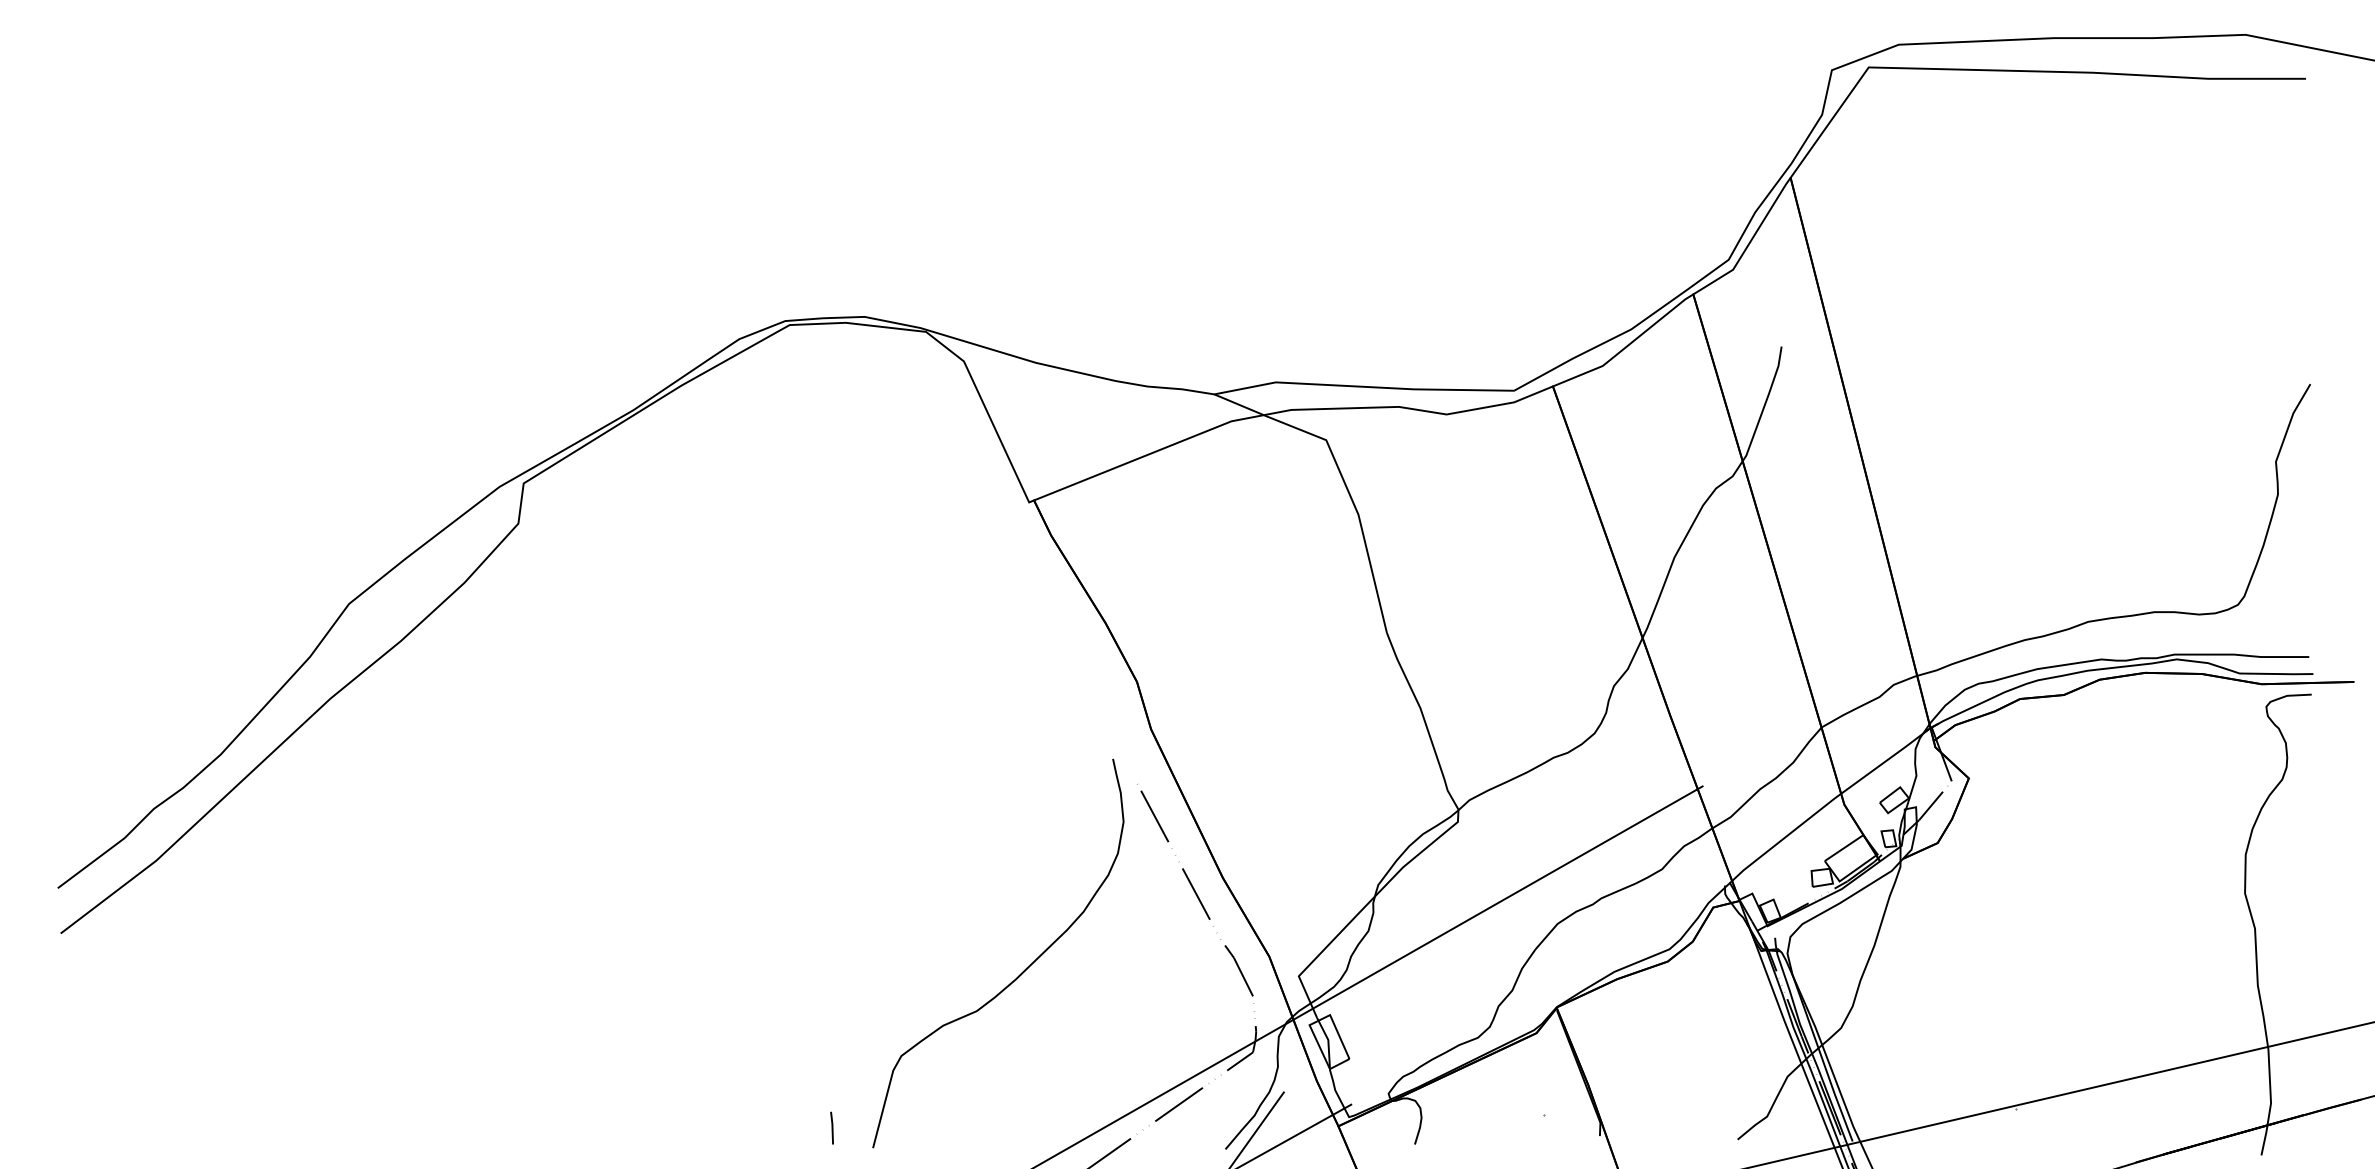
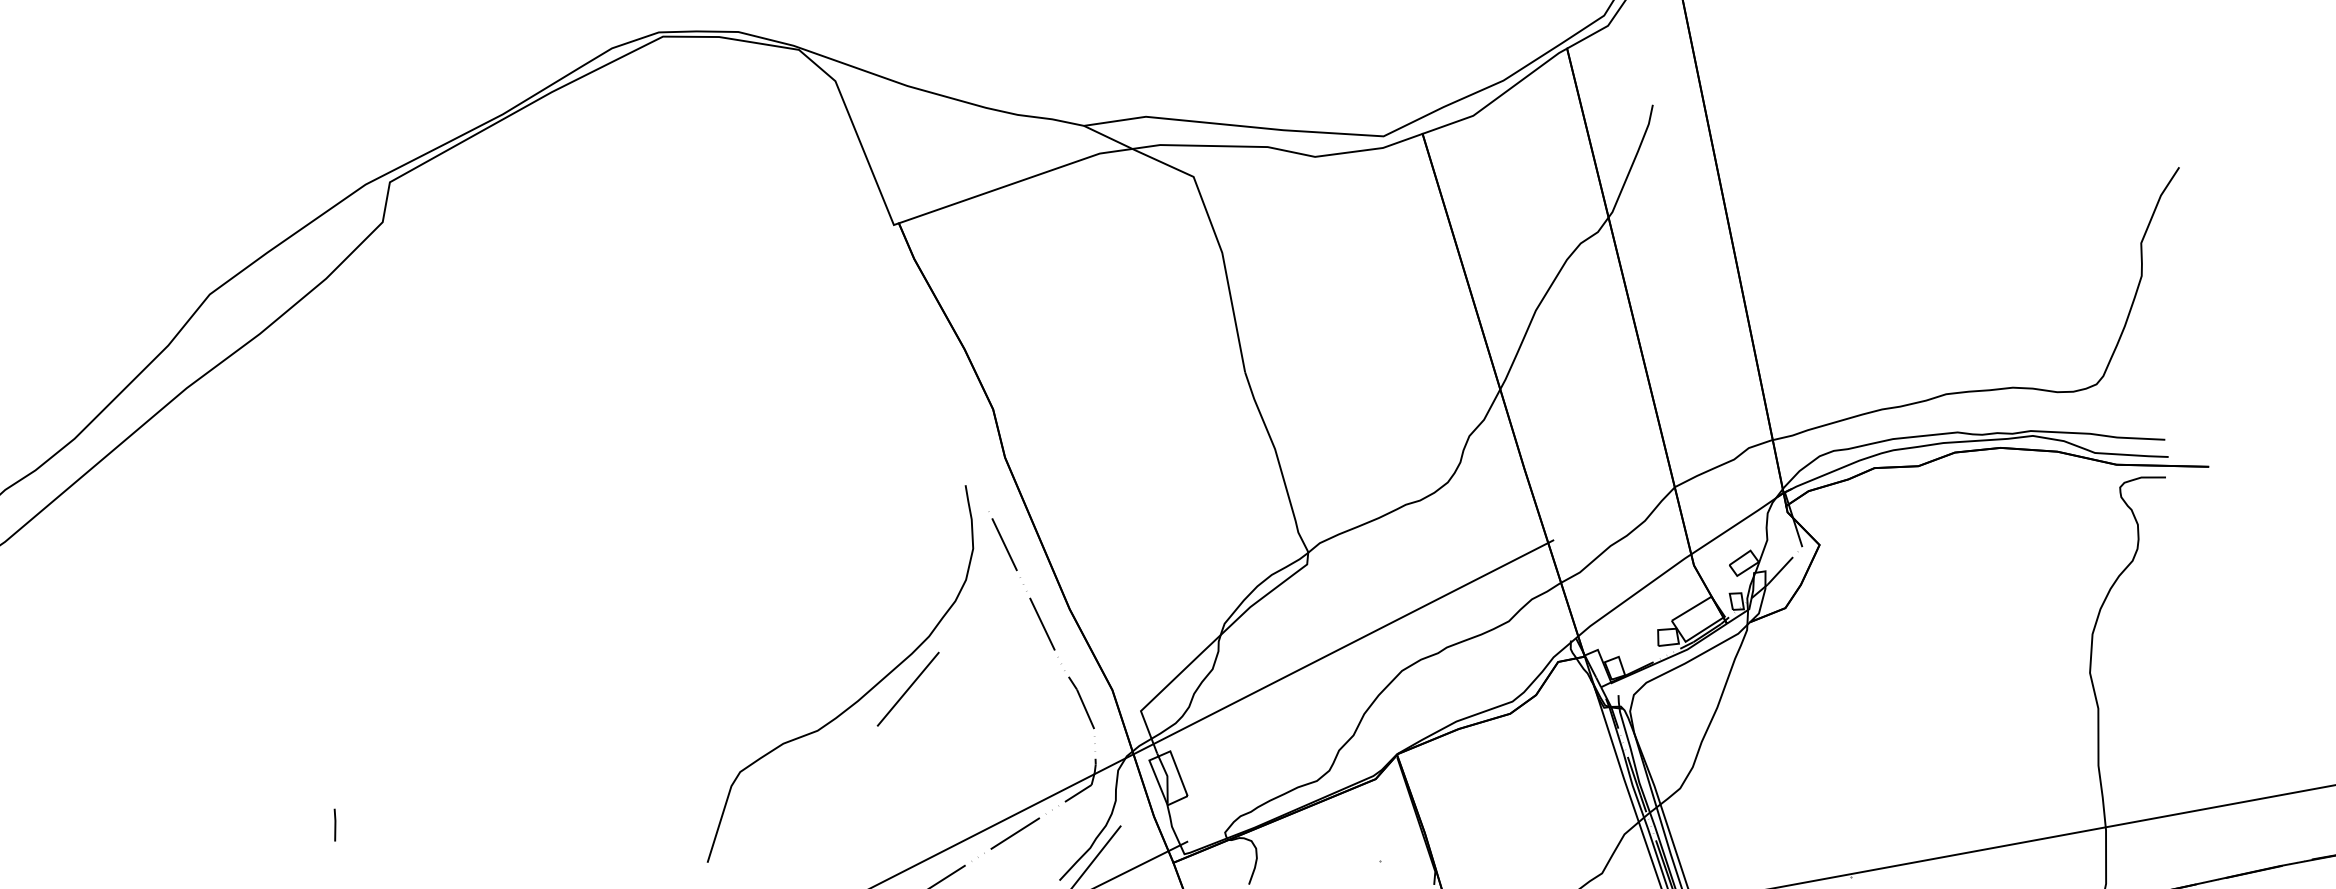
line: (1064, 965) -> (907, 689), added
line: (831, 1127) -> (334, 824), moved

